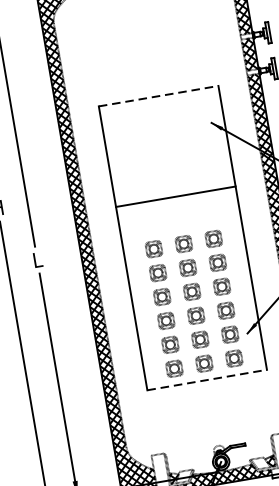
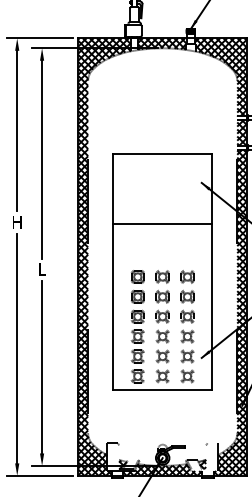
line: (158, 96) -> (162, 154), dashed -> solid
line: (175, 196) -> (162, 223), moved
line: (207, 380) -> (162, 390), dashed -> solid

